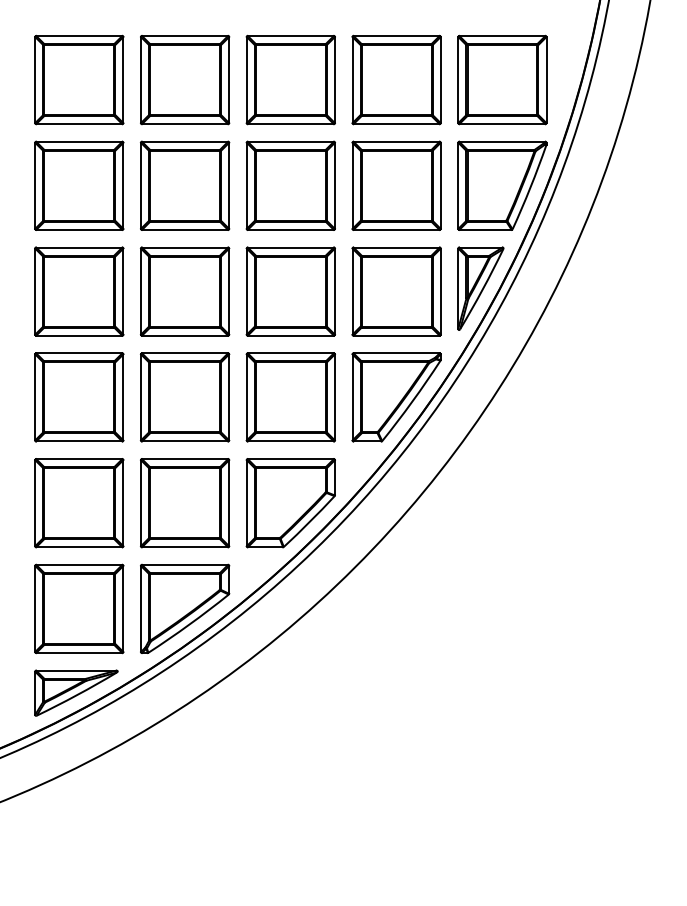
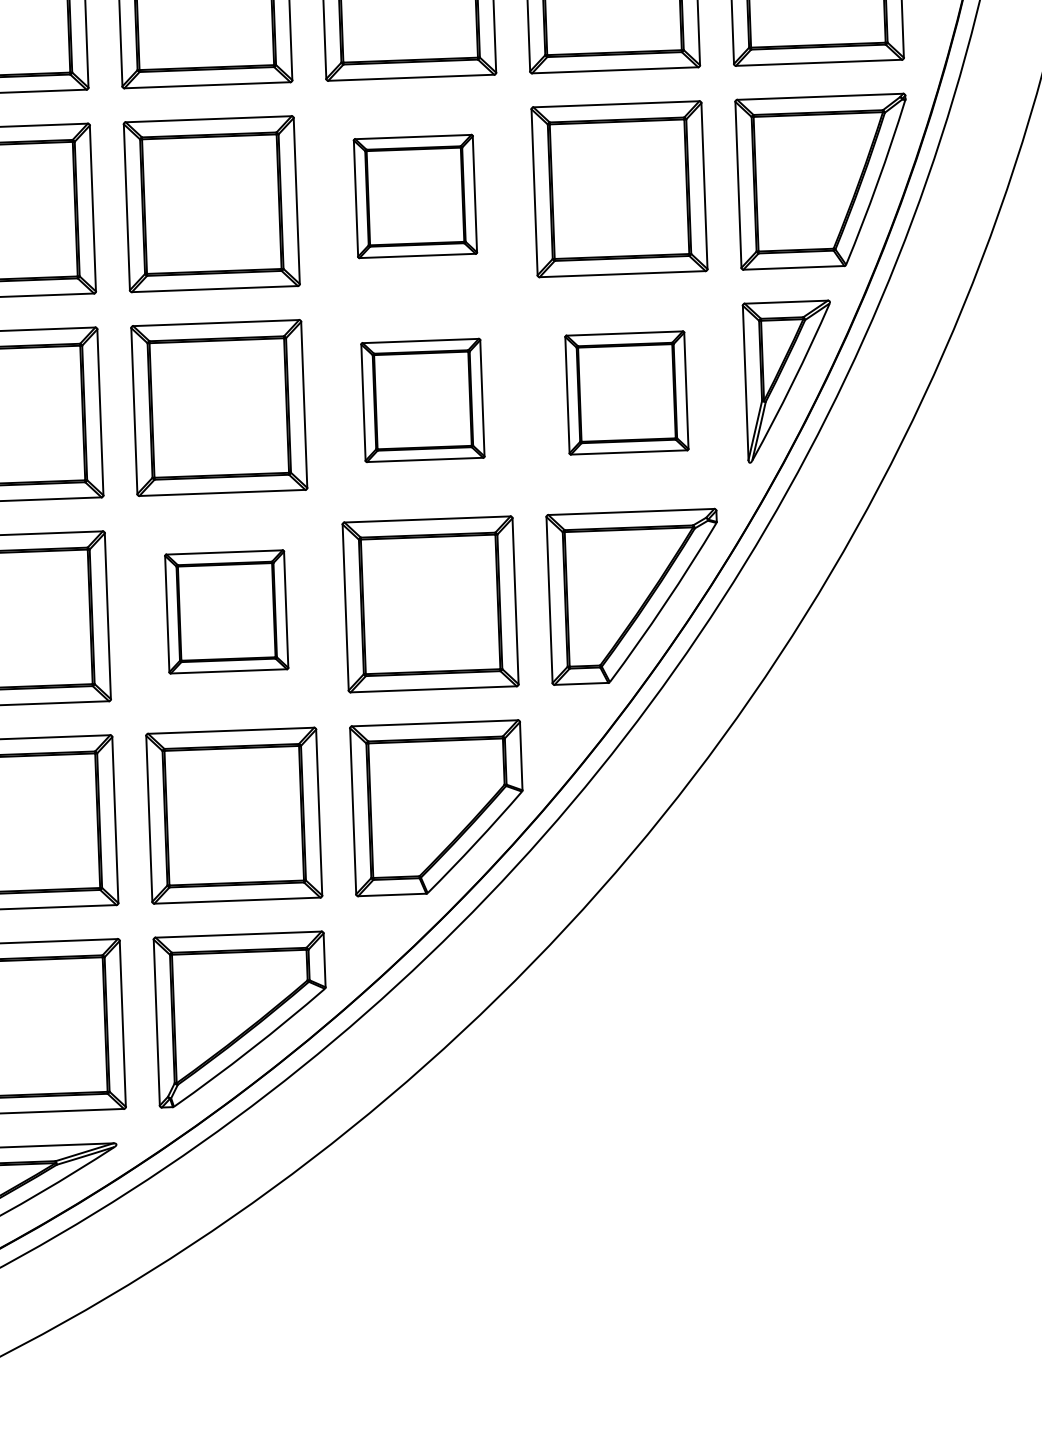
part: (290, 185) -> (414, 196), size x0.7
part: (290, 291) -> (422, 400), size x0.7
part: (396, 291) -> (626, 392), size x0.7
part: (184, 397) -> (225, 612), size x0.7

